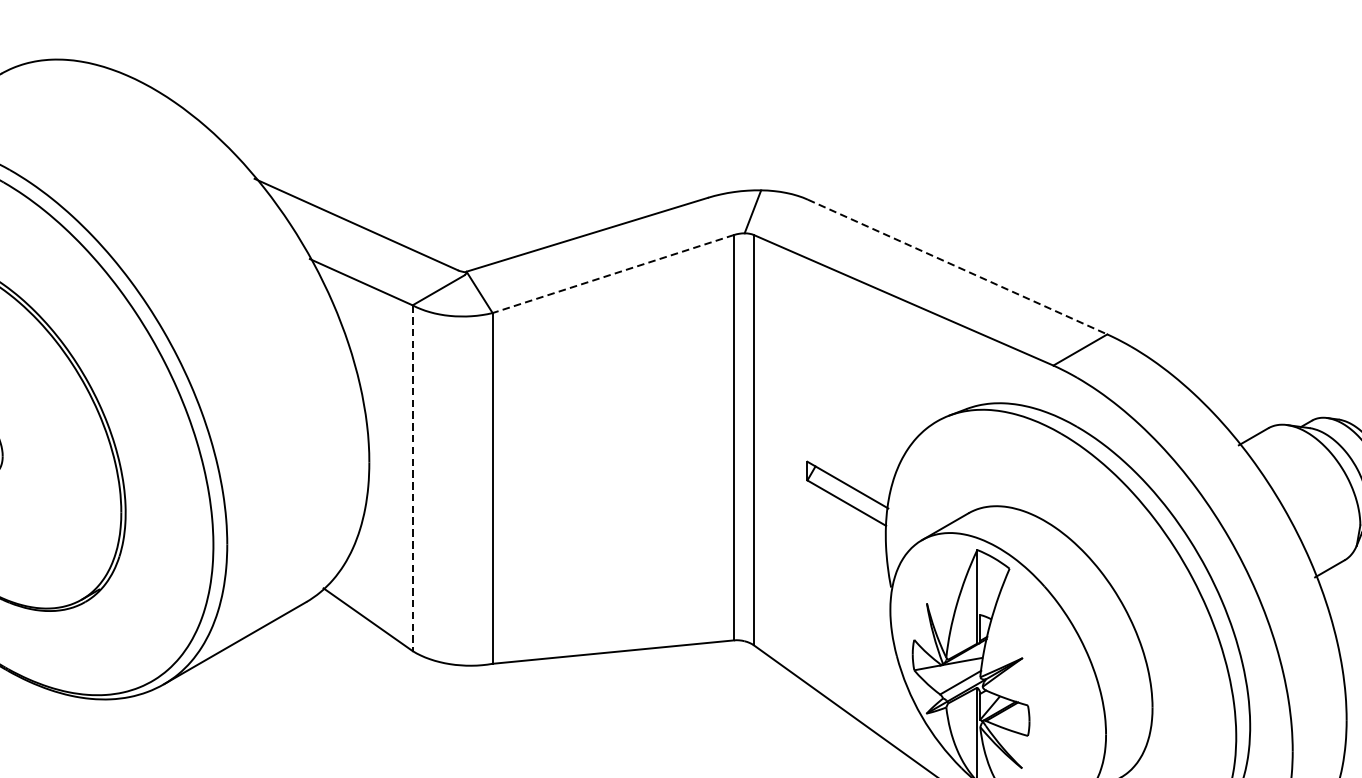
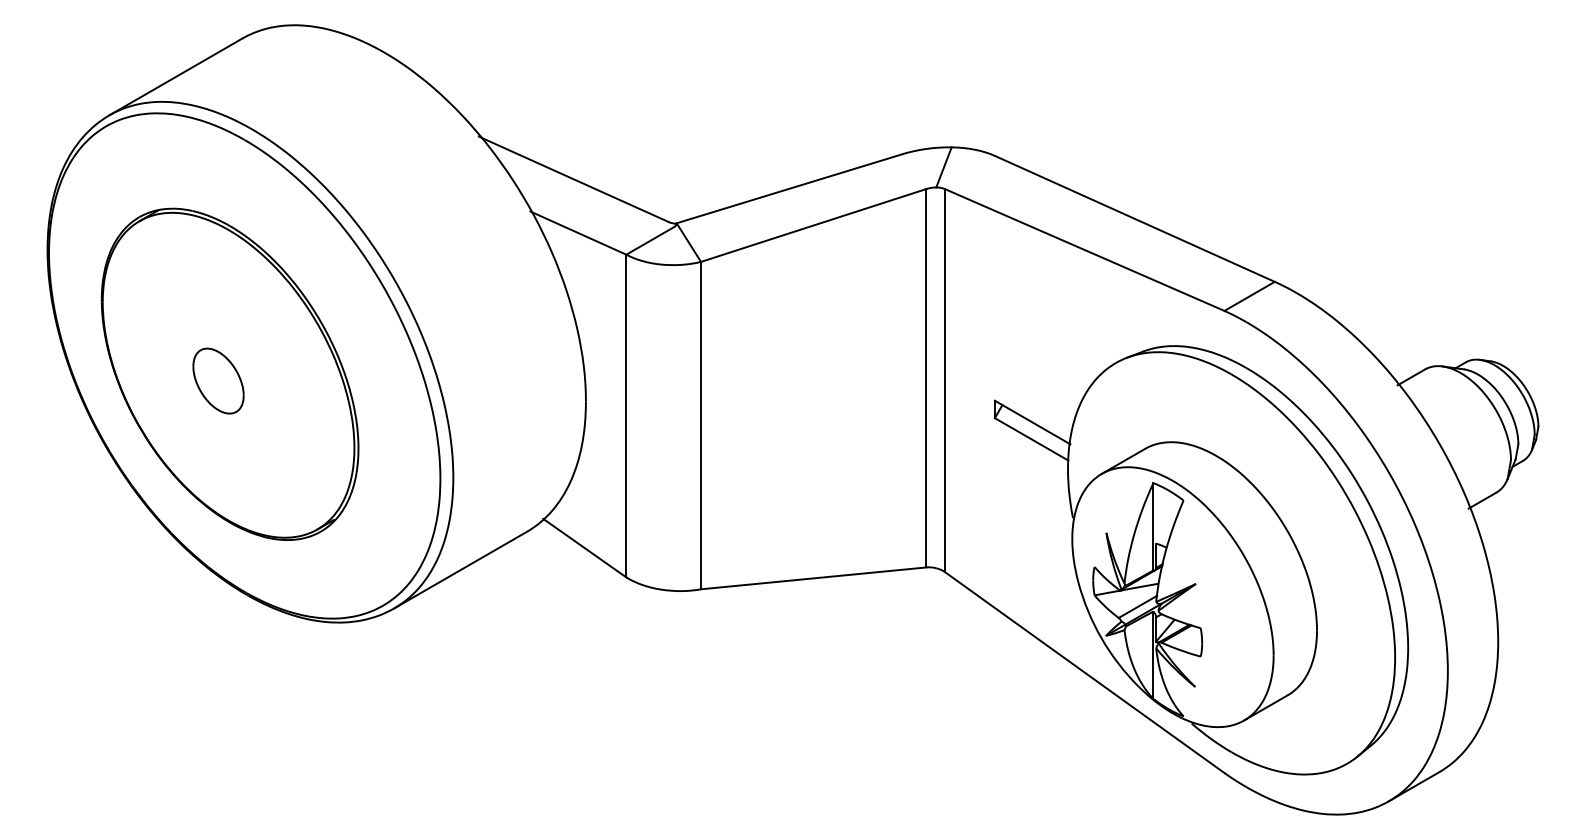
line: (958, 267) -> (1135, 219), dashed -> solid
line: (613, 274) -> (813, 225), dashed -> solid
line: (412, 478) -> (626, 416), dashed -> solid

